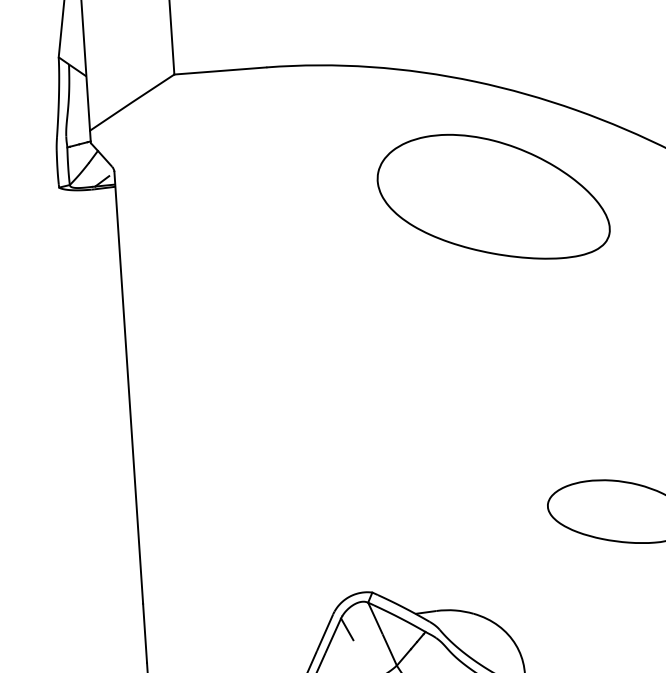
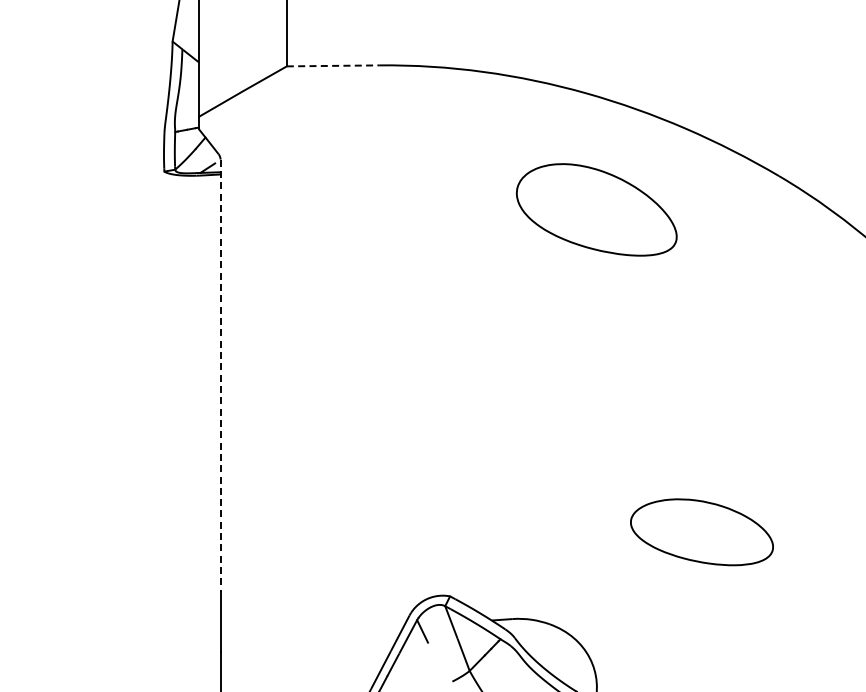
line: (220, 70) -> (333, 65), solid -> dashed
part: (492, 196) -> (596, 209), size x0.7
line: (128, 388) -> (220, 376), solid -> dashed

